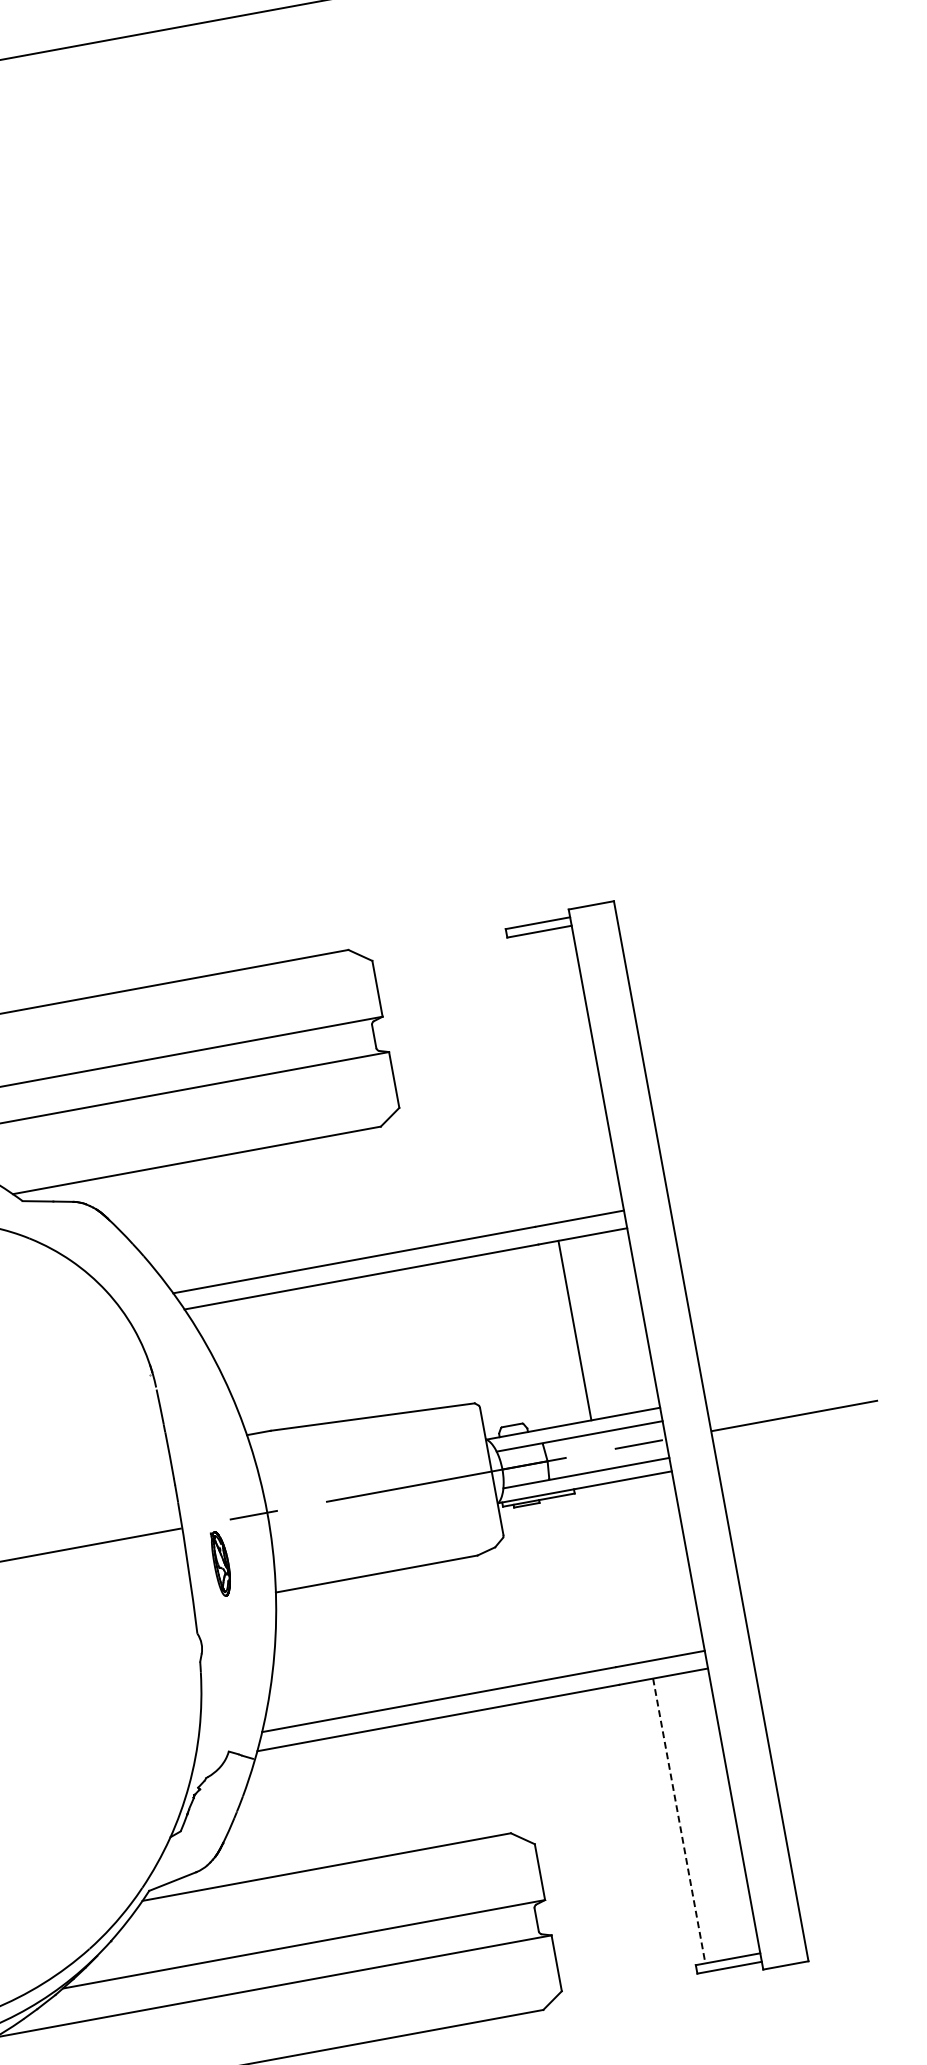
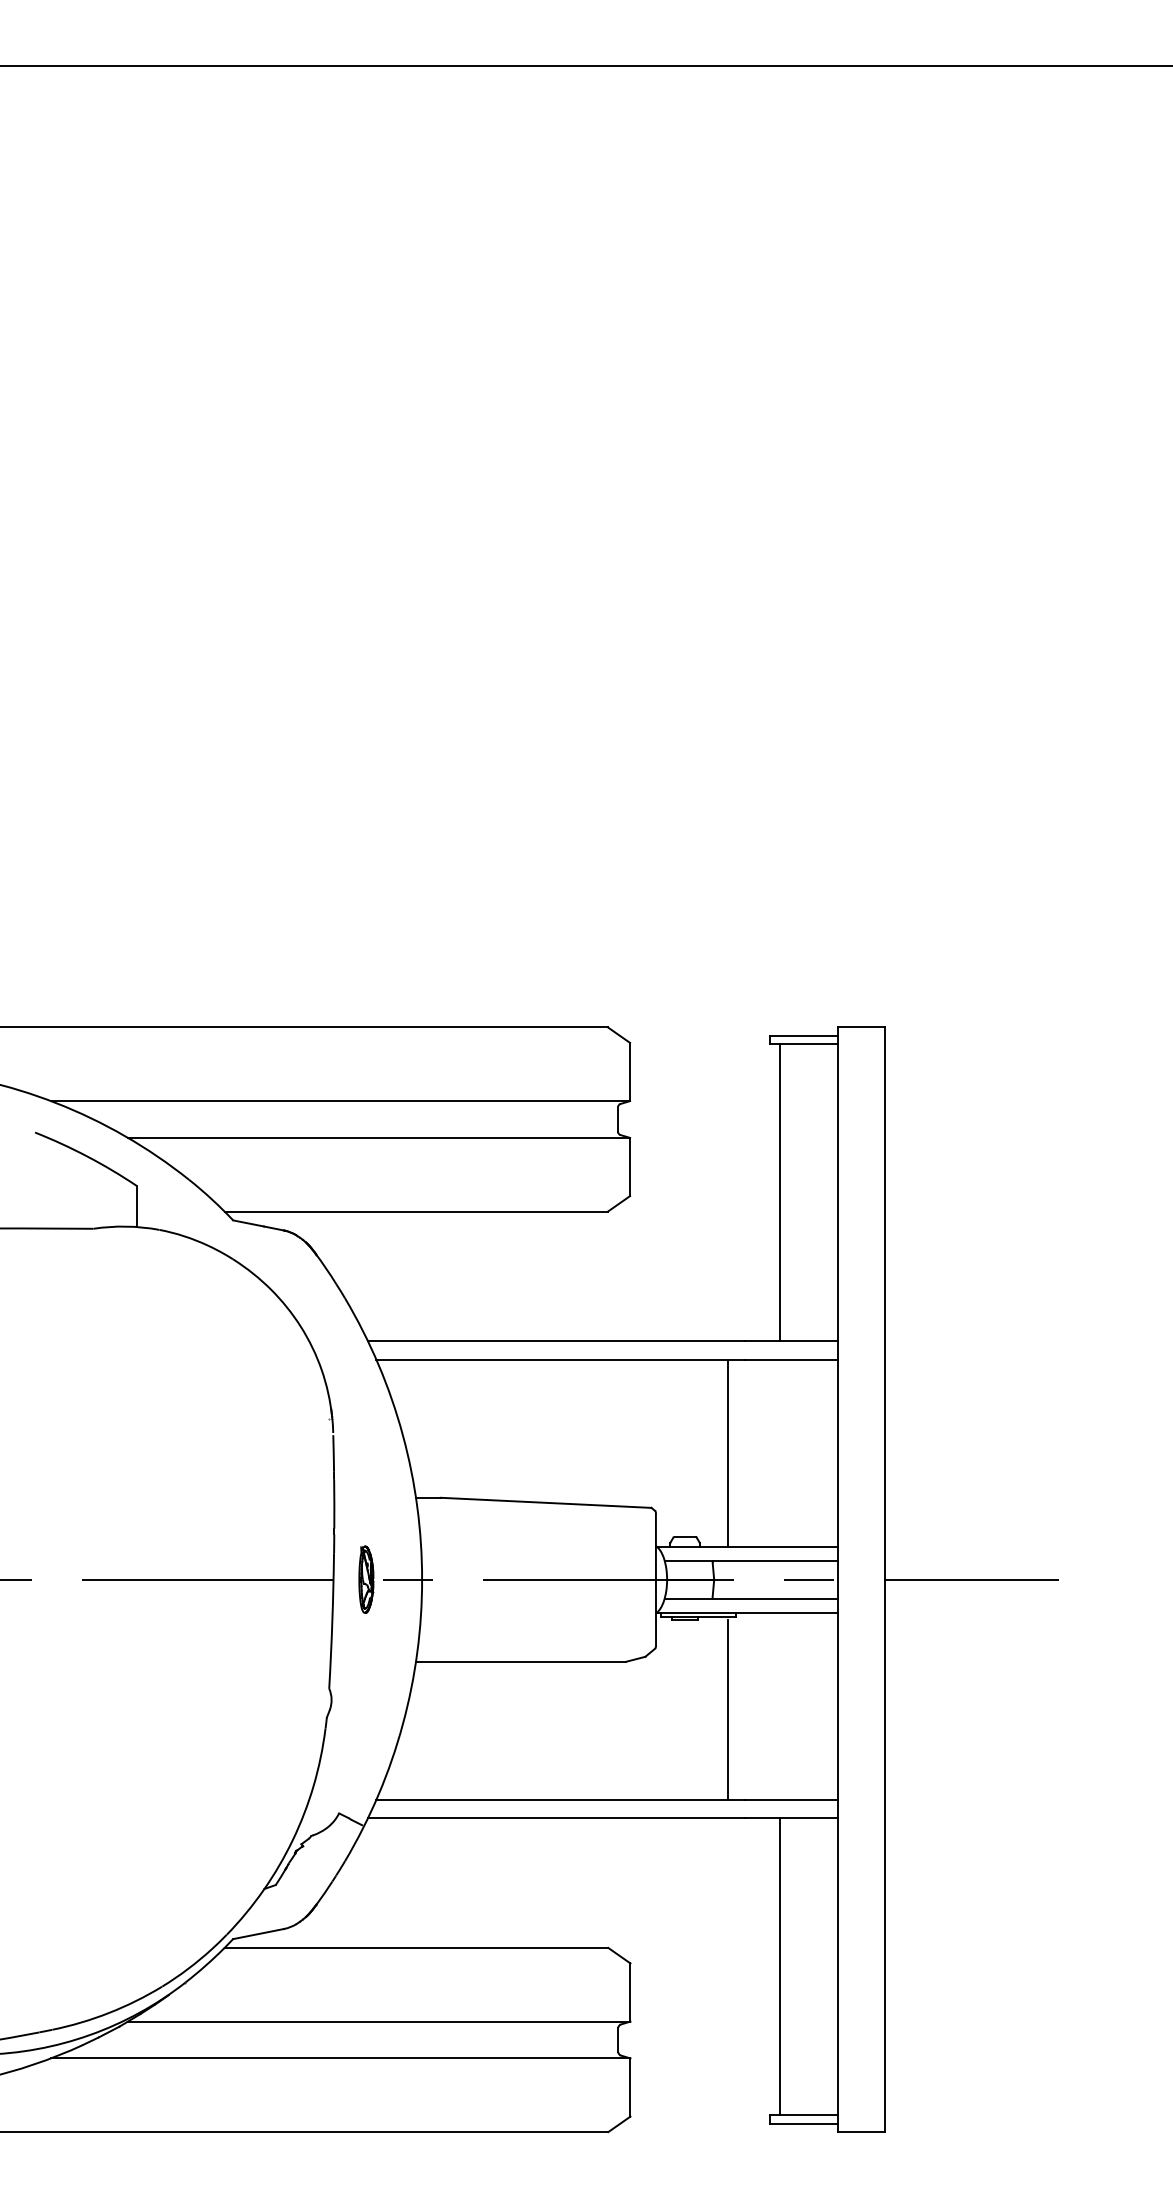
line: (543, 1077) -> (780, 1192), added
line: (574, 1330) -> (727, 1452), moved
part: (221, 1563) -> (366, 1579), moved
line: (583, 1583) -> (727, 1709), added
line: (679, 1821) -> (780, 1967), dashed -> solid

